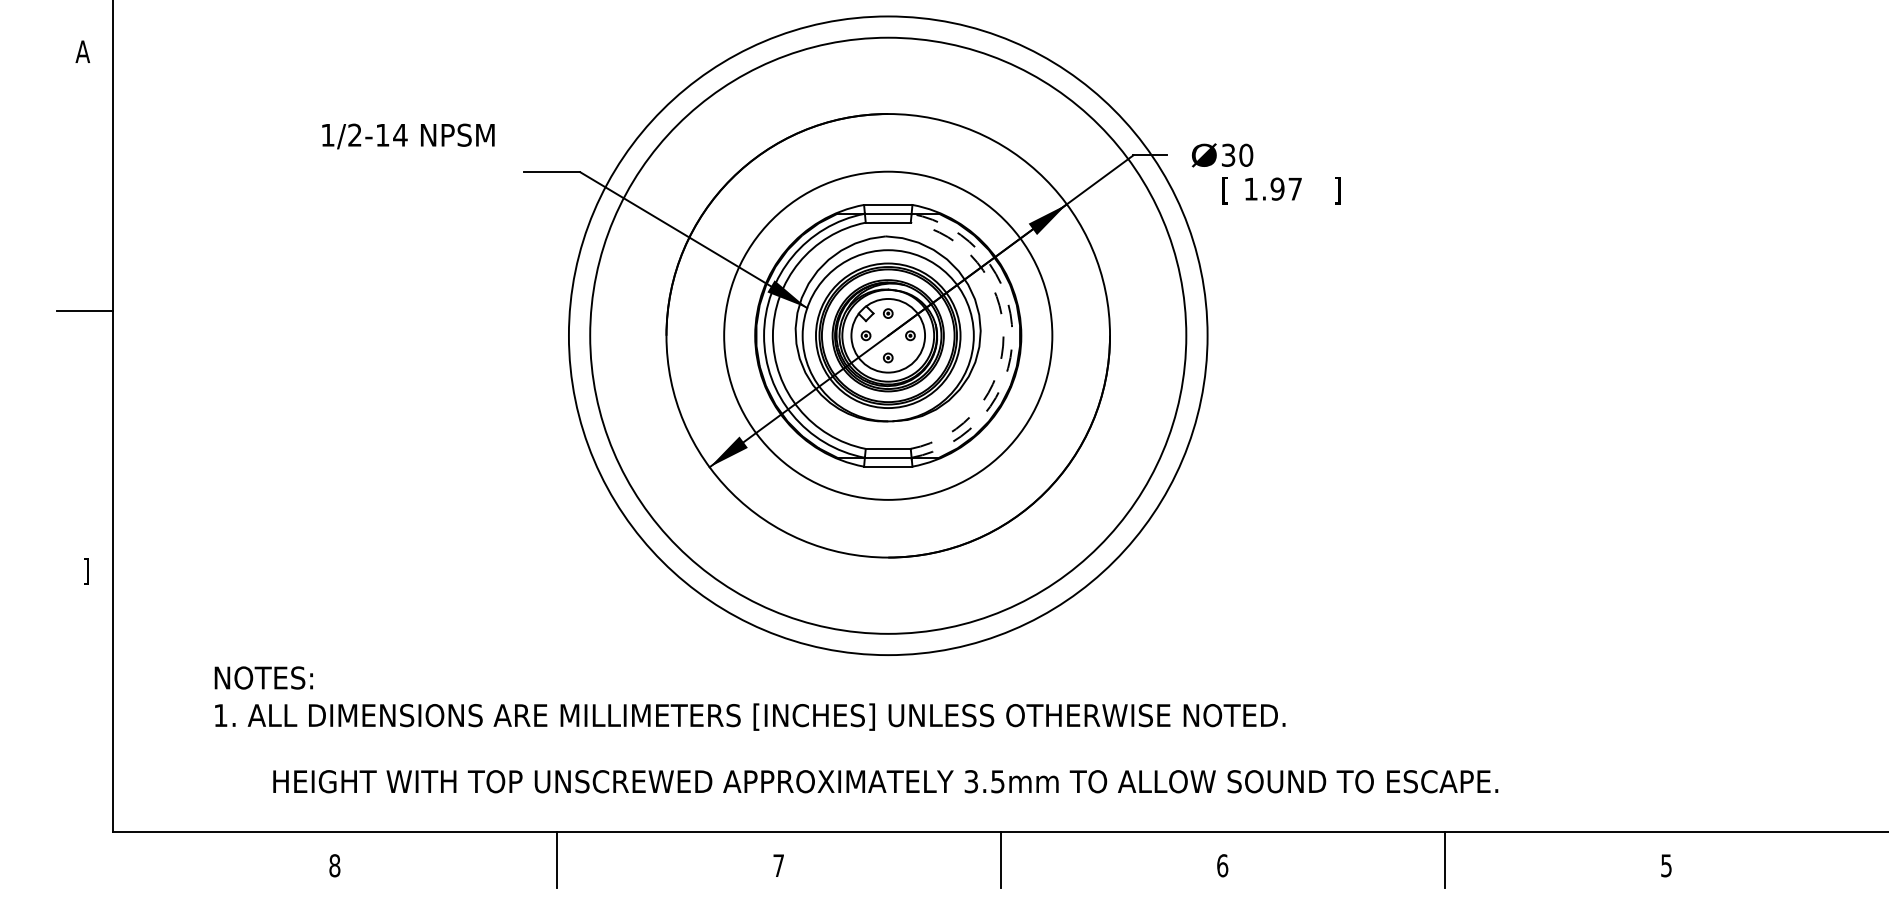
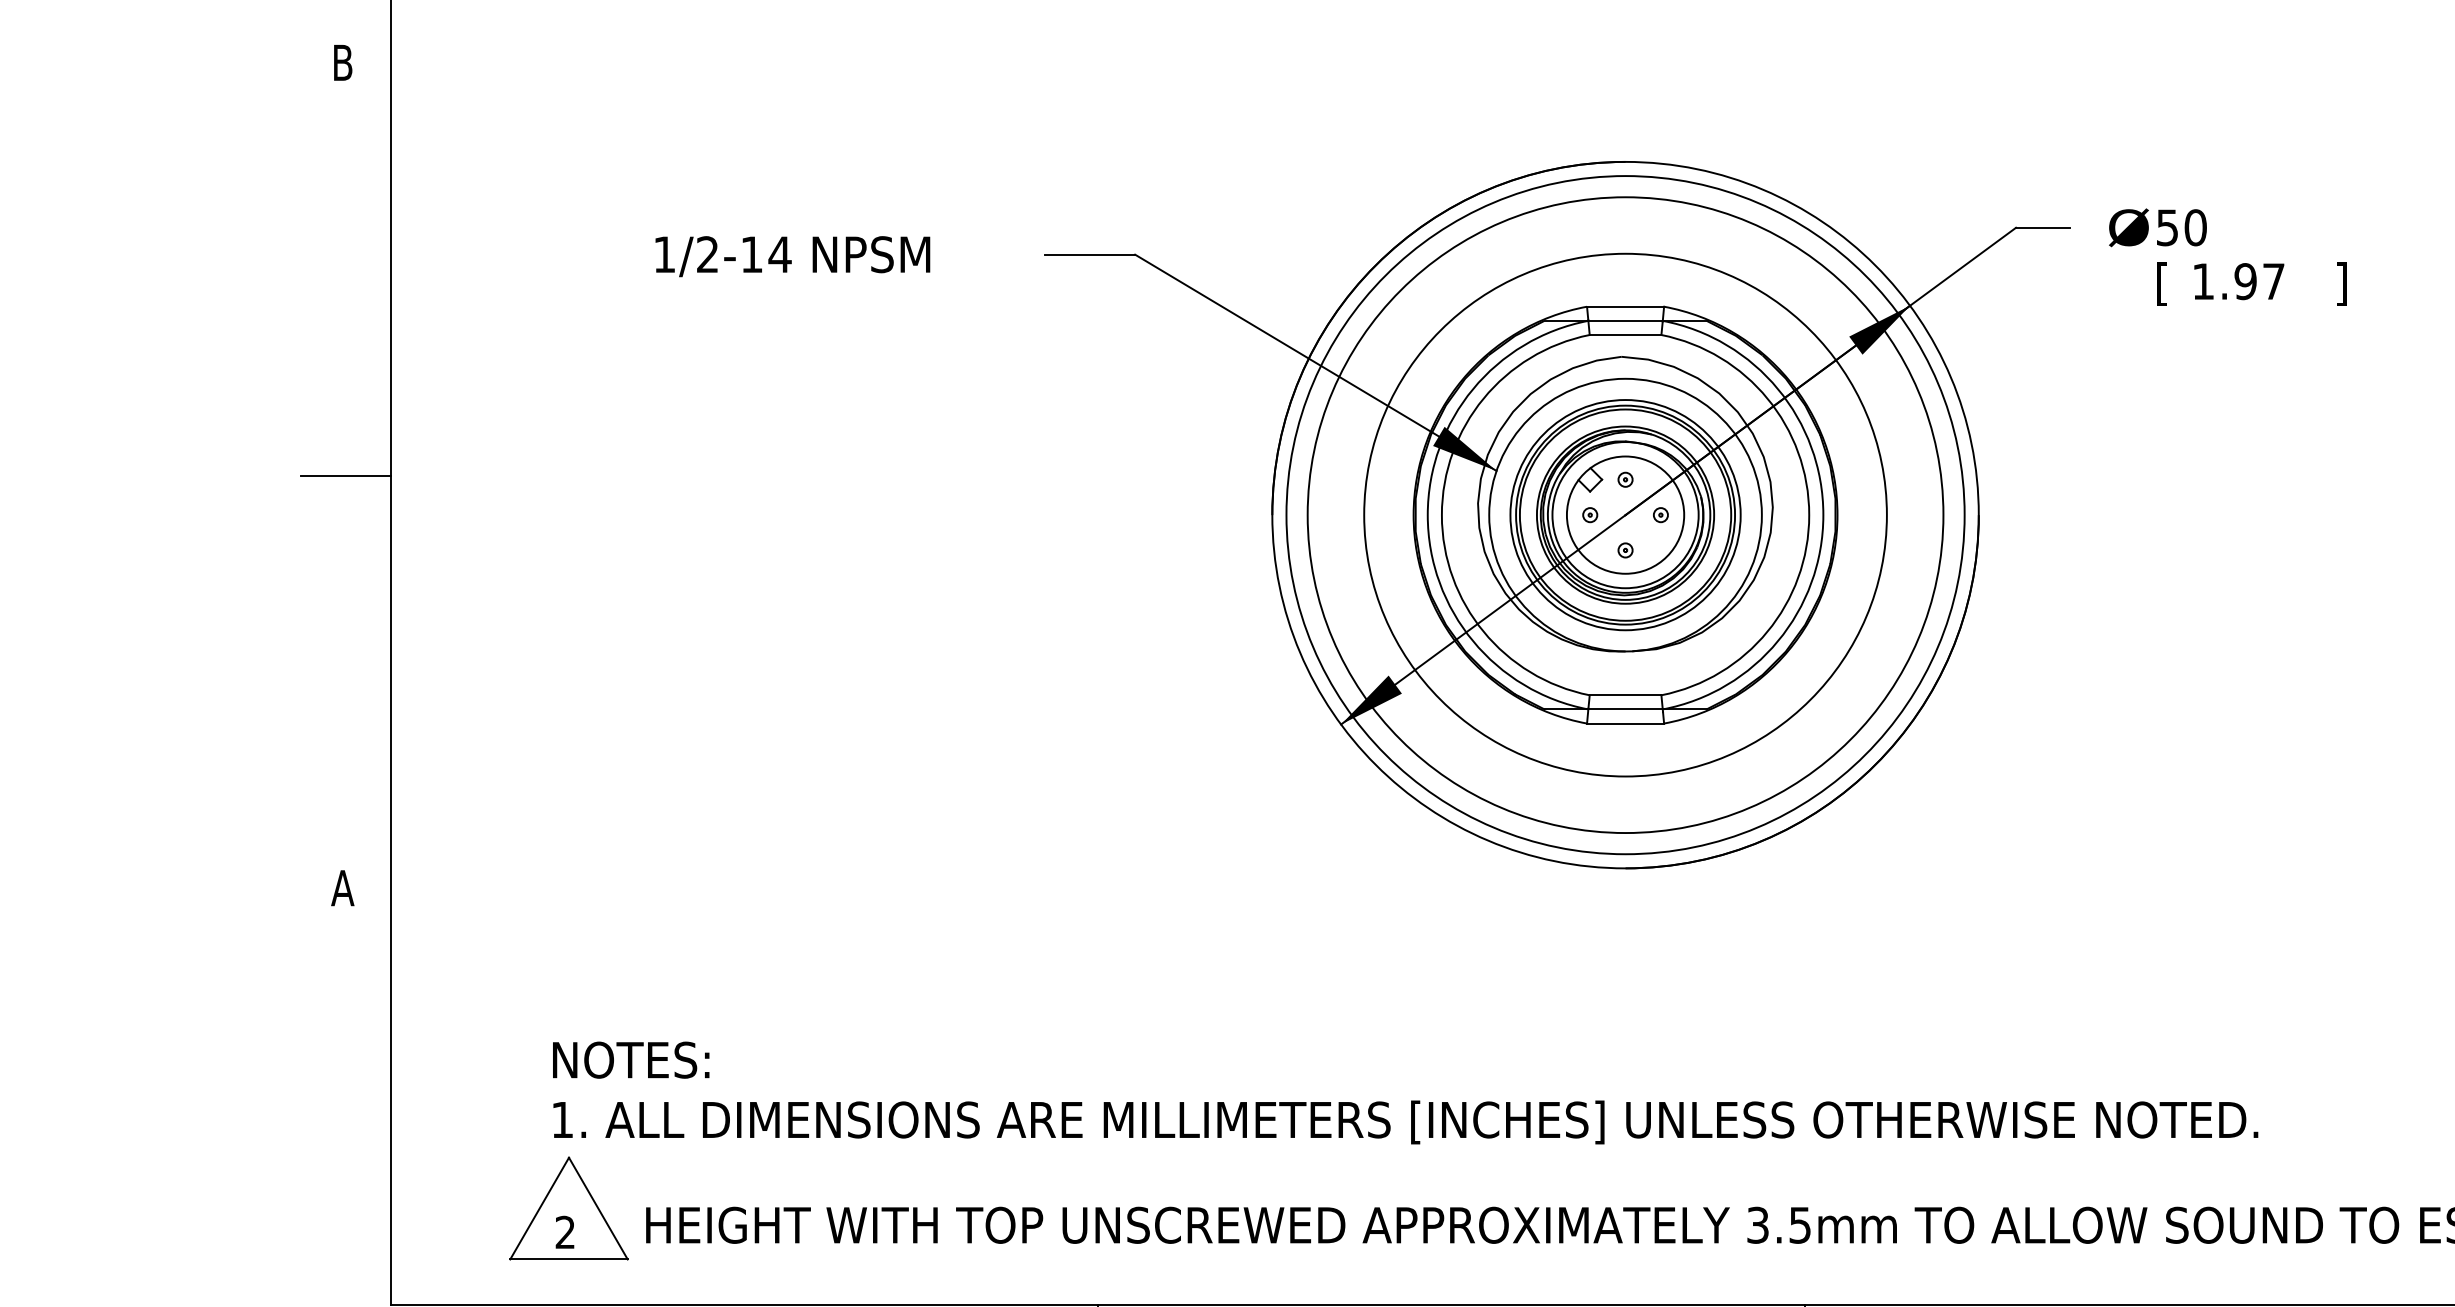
text: (82, 51) -> (342, 62), A -> B
text: (408, 136) -> (792, 256), moved
text: (1228, 154) -> (2167, 226), 30 -> 50
circle: (887, 335) -> (1624, 514), size x0.62
circle: (888, 335) -> (1625, 514), size x0.71
arc: (1003, 335) -> (1809, 514), dashed -> solid
arc: (1012, 335) -> (1823, 514), dashed -> solid
text: (82, 571) -> (342, 890), ] -> A
part: (224, 771) -> (568, 1209), added

